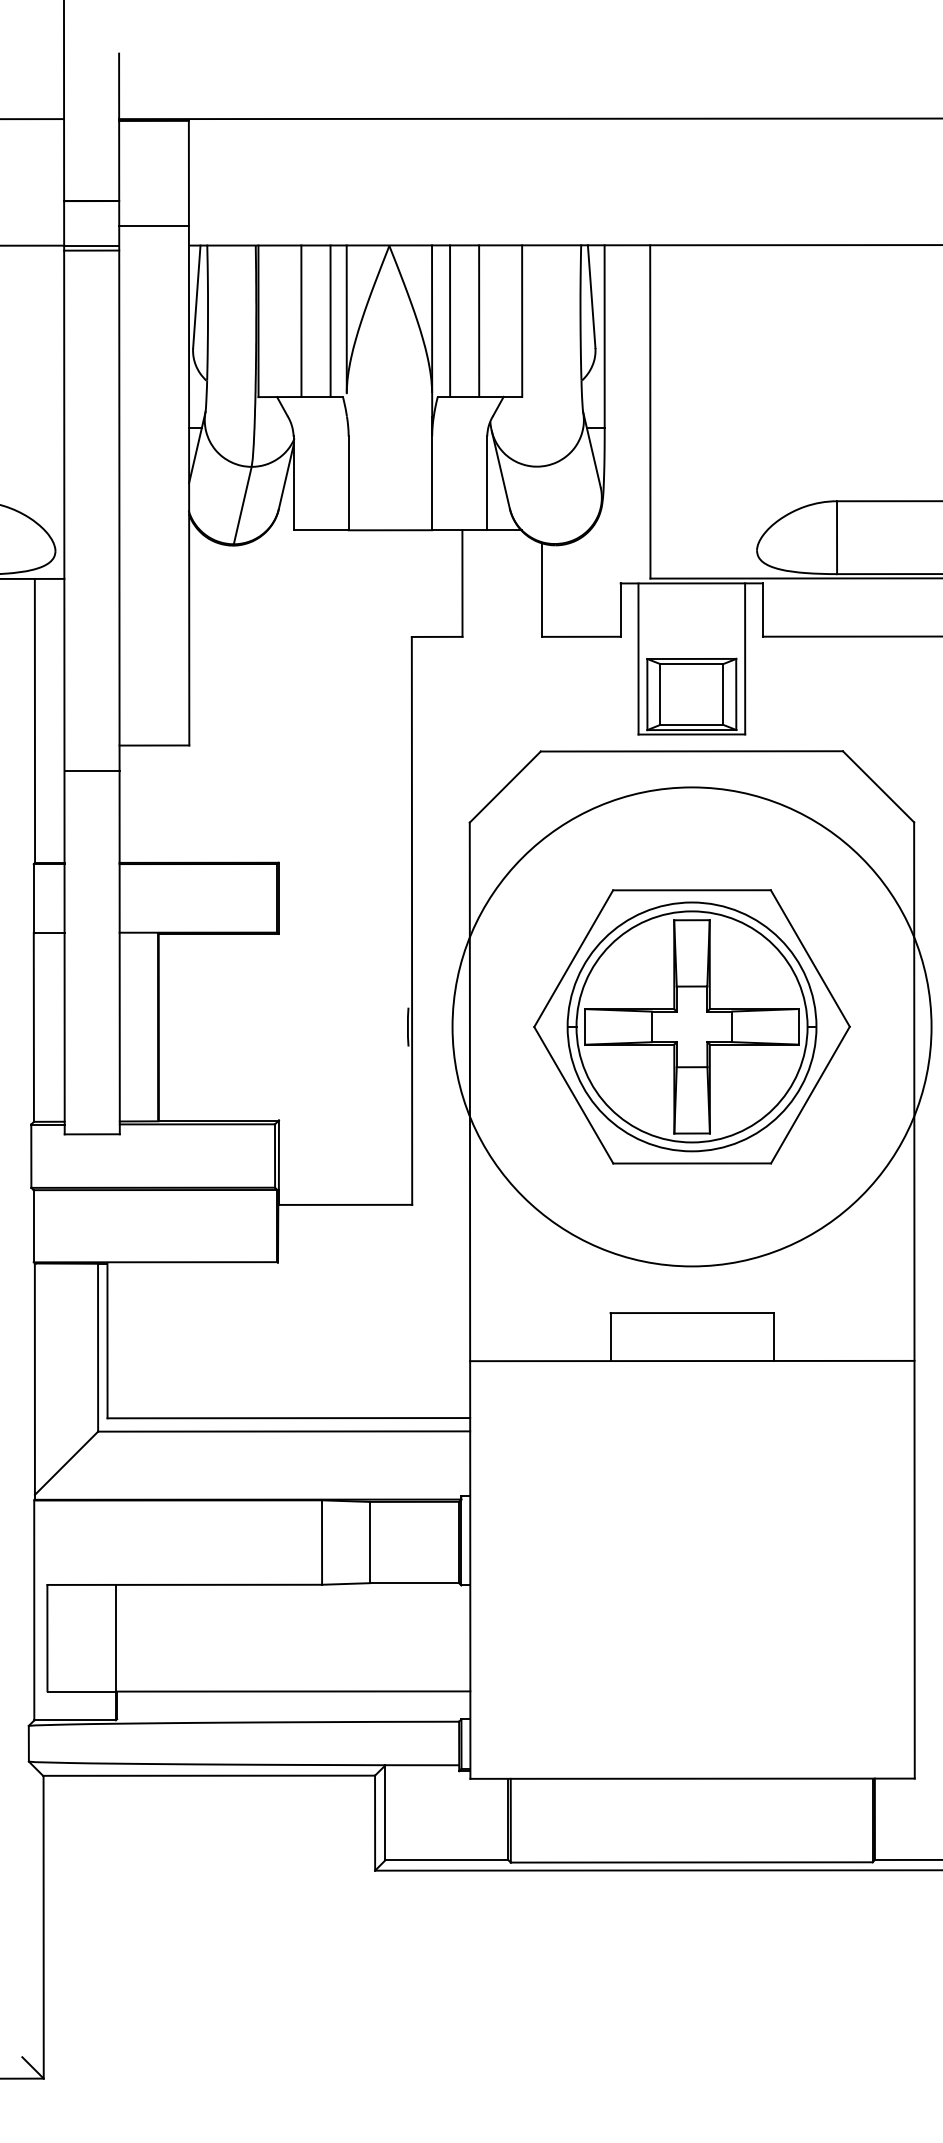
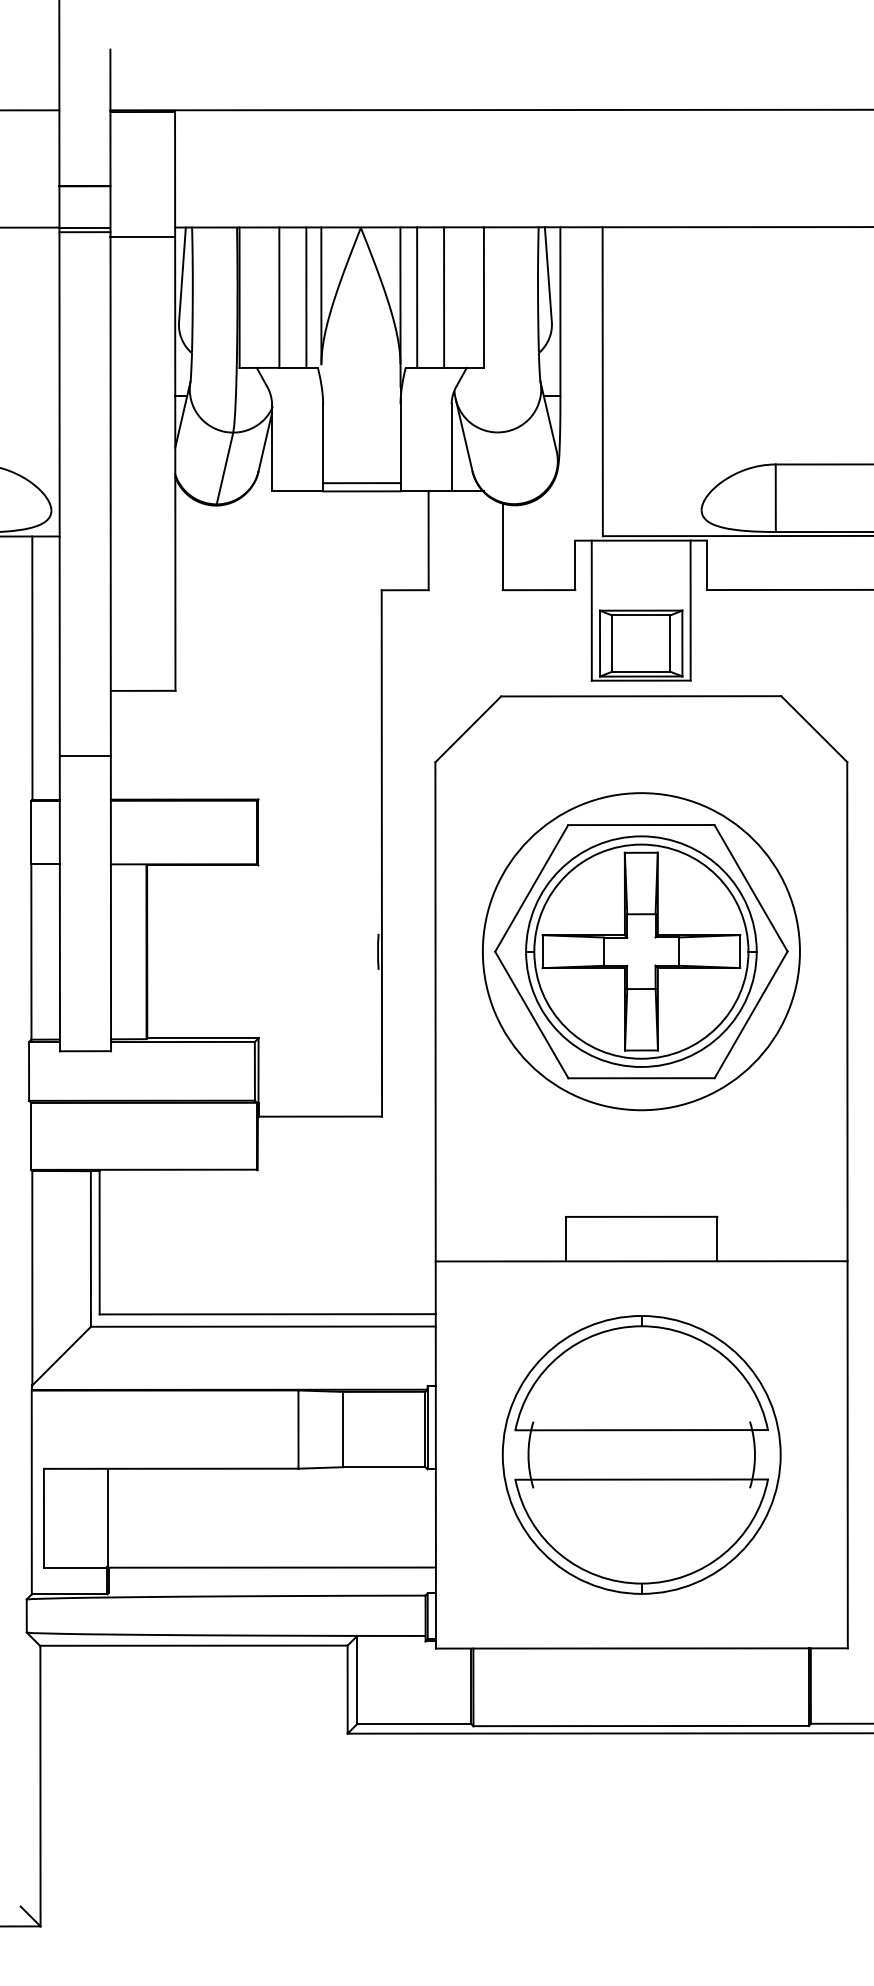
line: (153, 225) -> (142, 236), moved
line: (390, 521) -> (361, 483), added
line: (91, 771) -> (84, 756), moved
circle: (691, 1026) -> (640, 951), size x0.71
part: (692, 1569) -> (641, 1454), added

